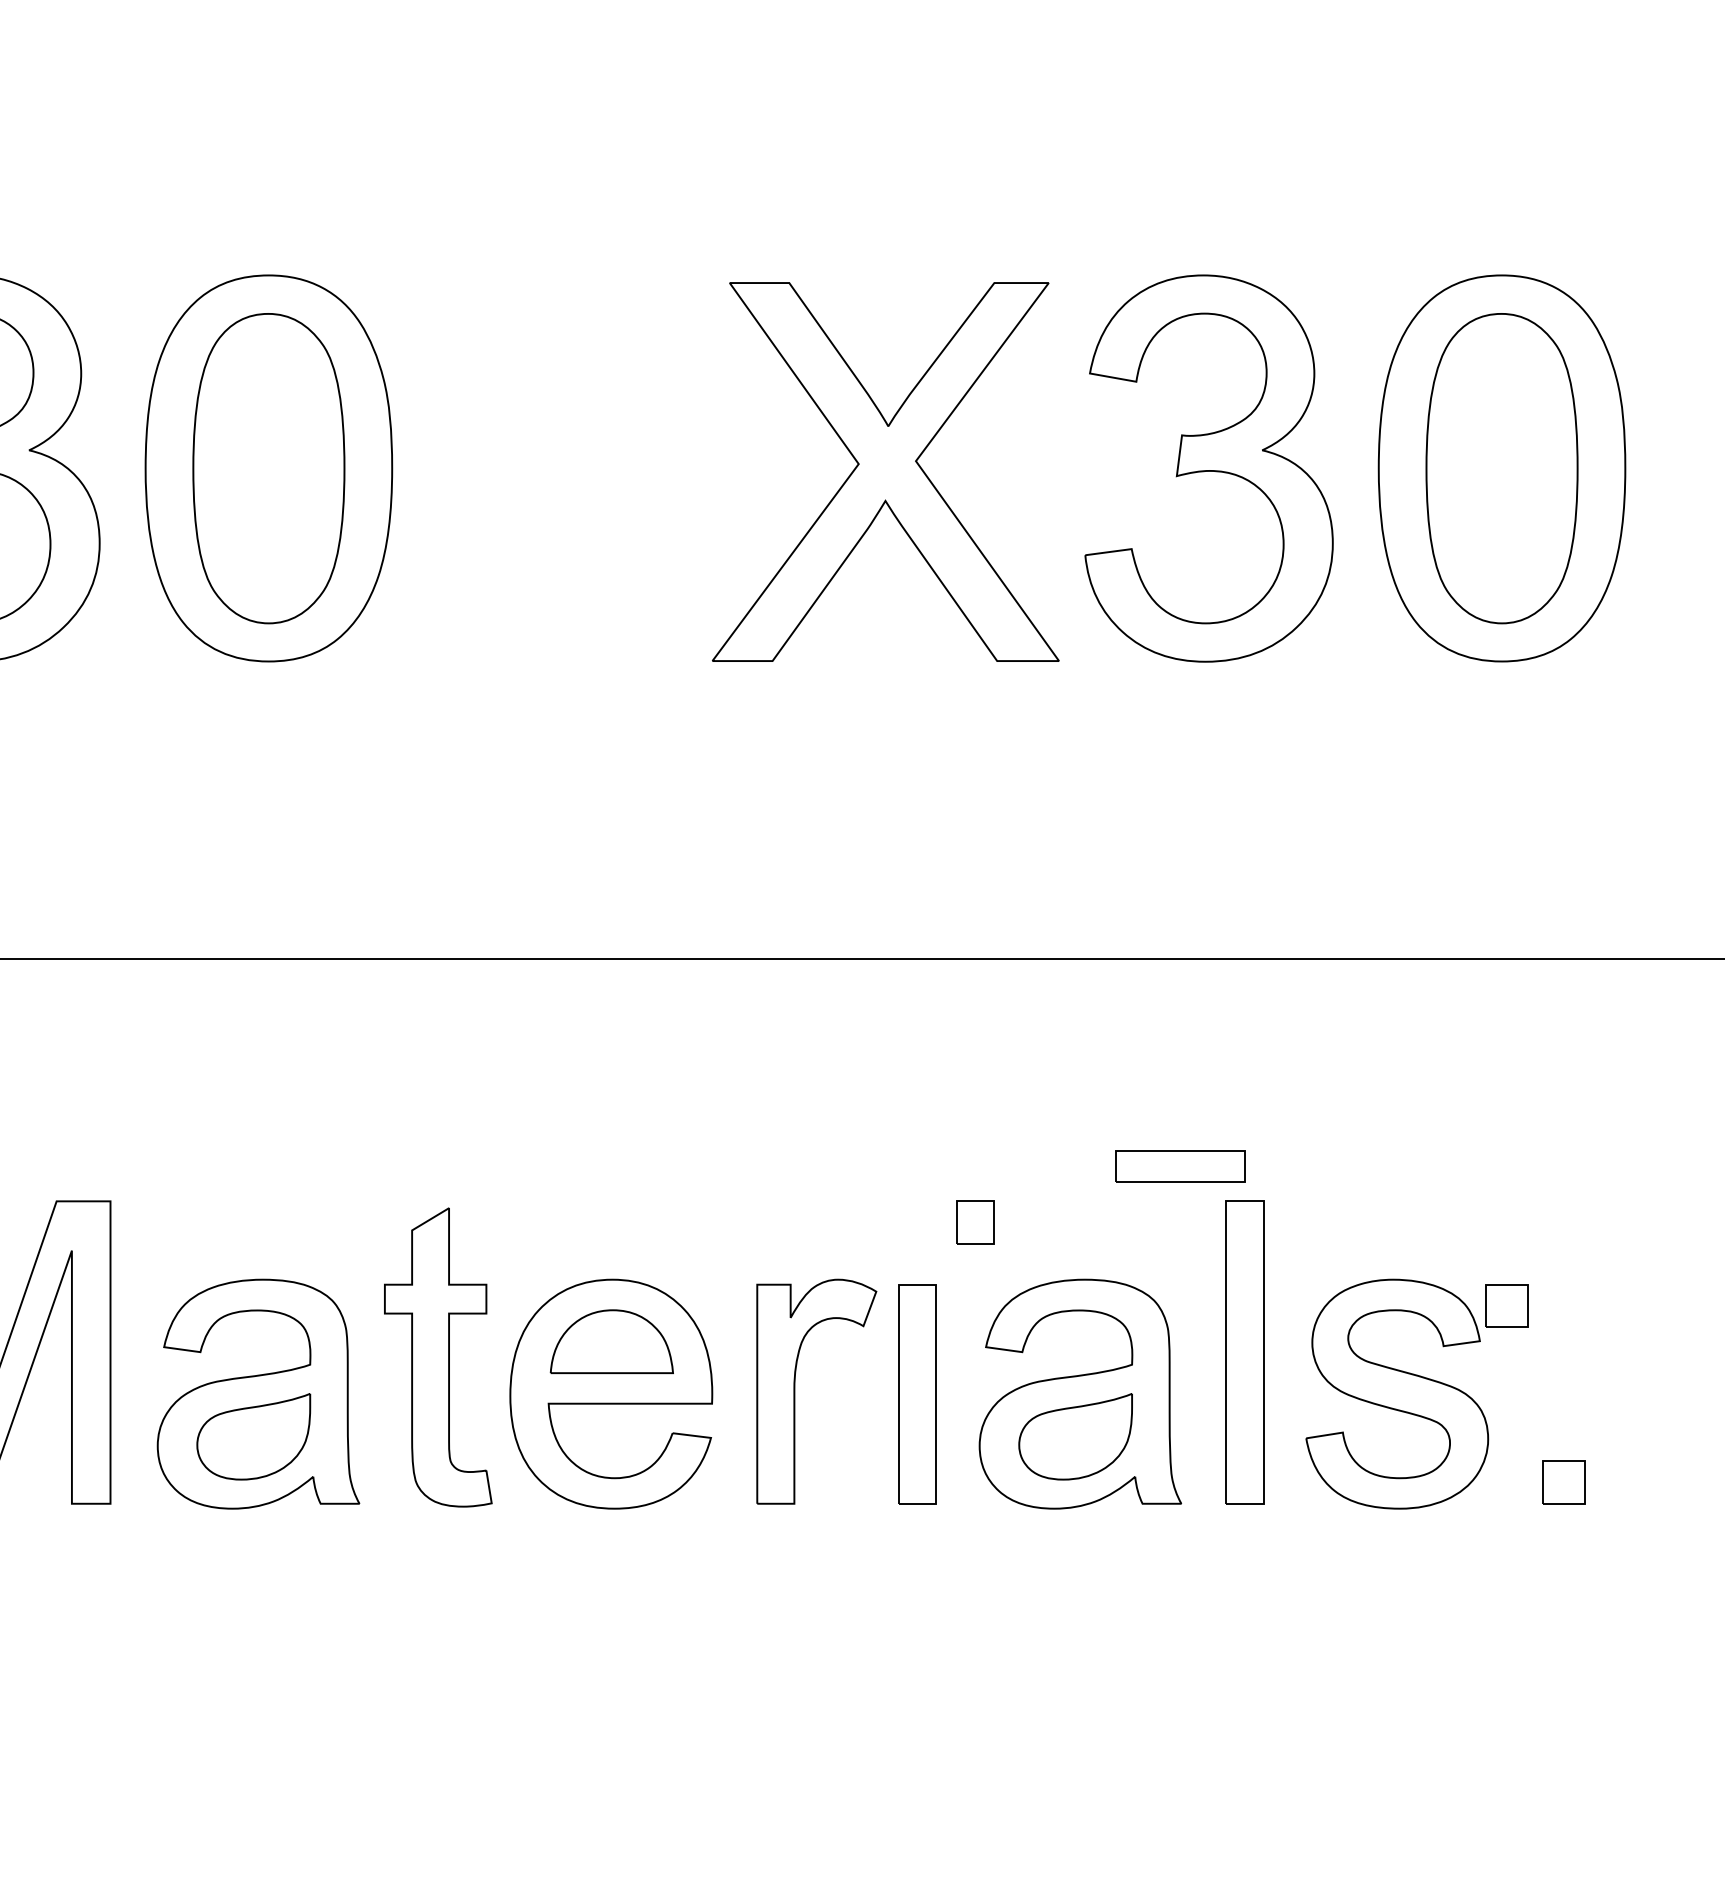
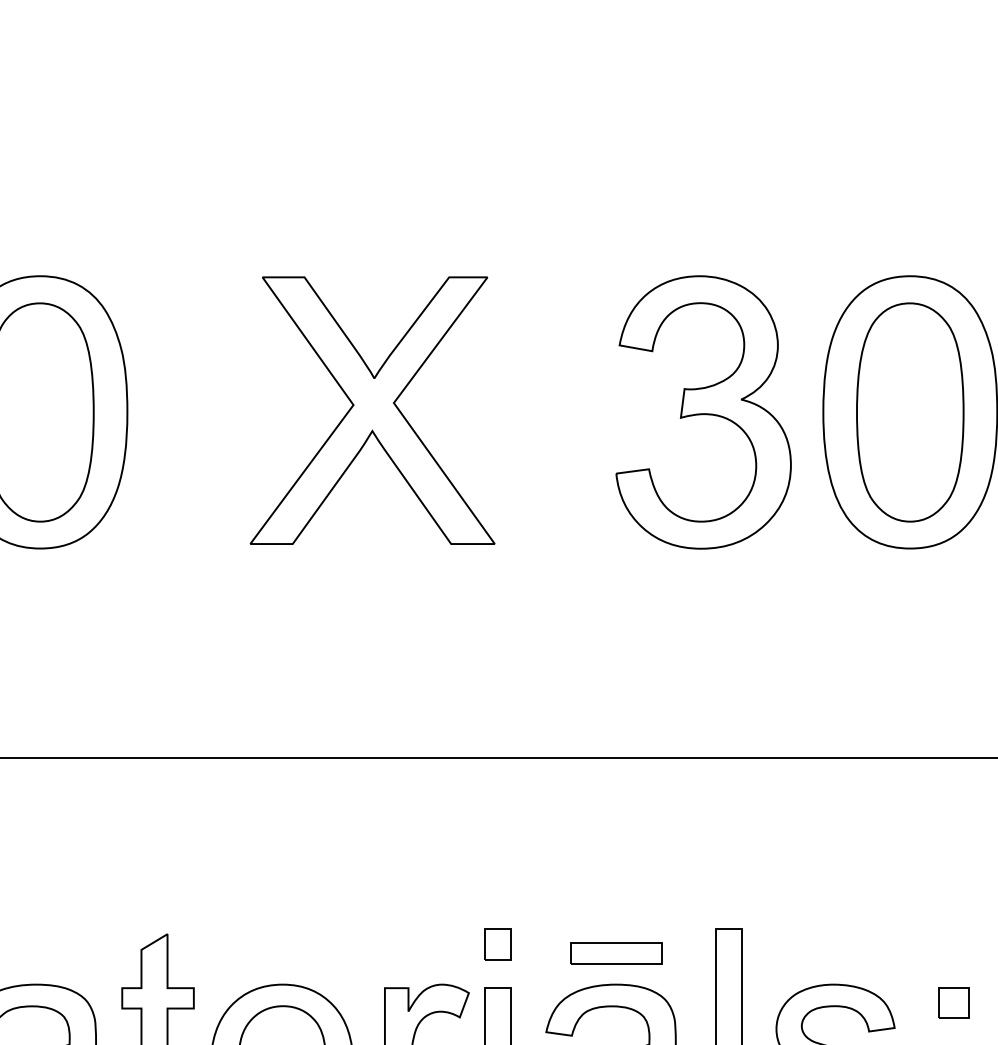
part: (885, 471) -> (372, 410), moved
part: (1180, 1166) -> (616, 953), moved
part: (975, 1222) -> (497, 944), moved
part: (1506, 1305) -> (953, 1002), moved

